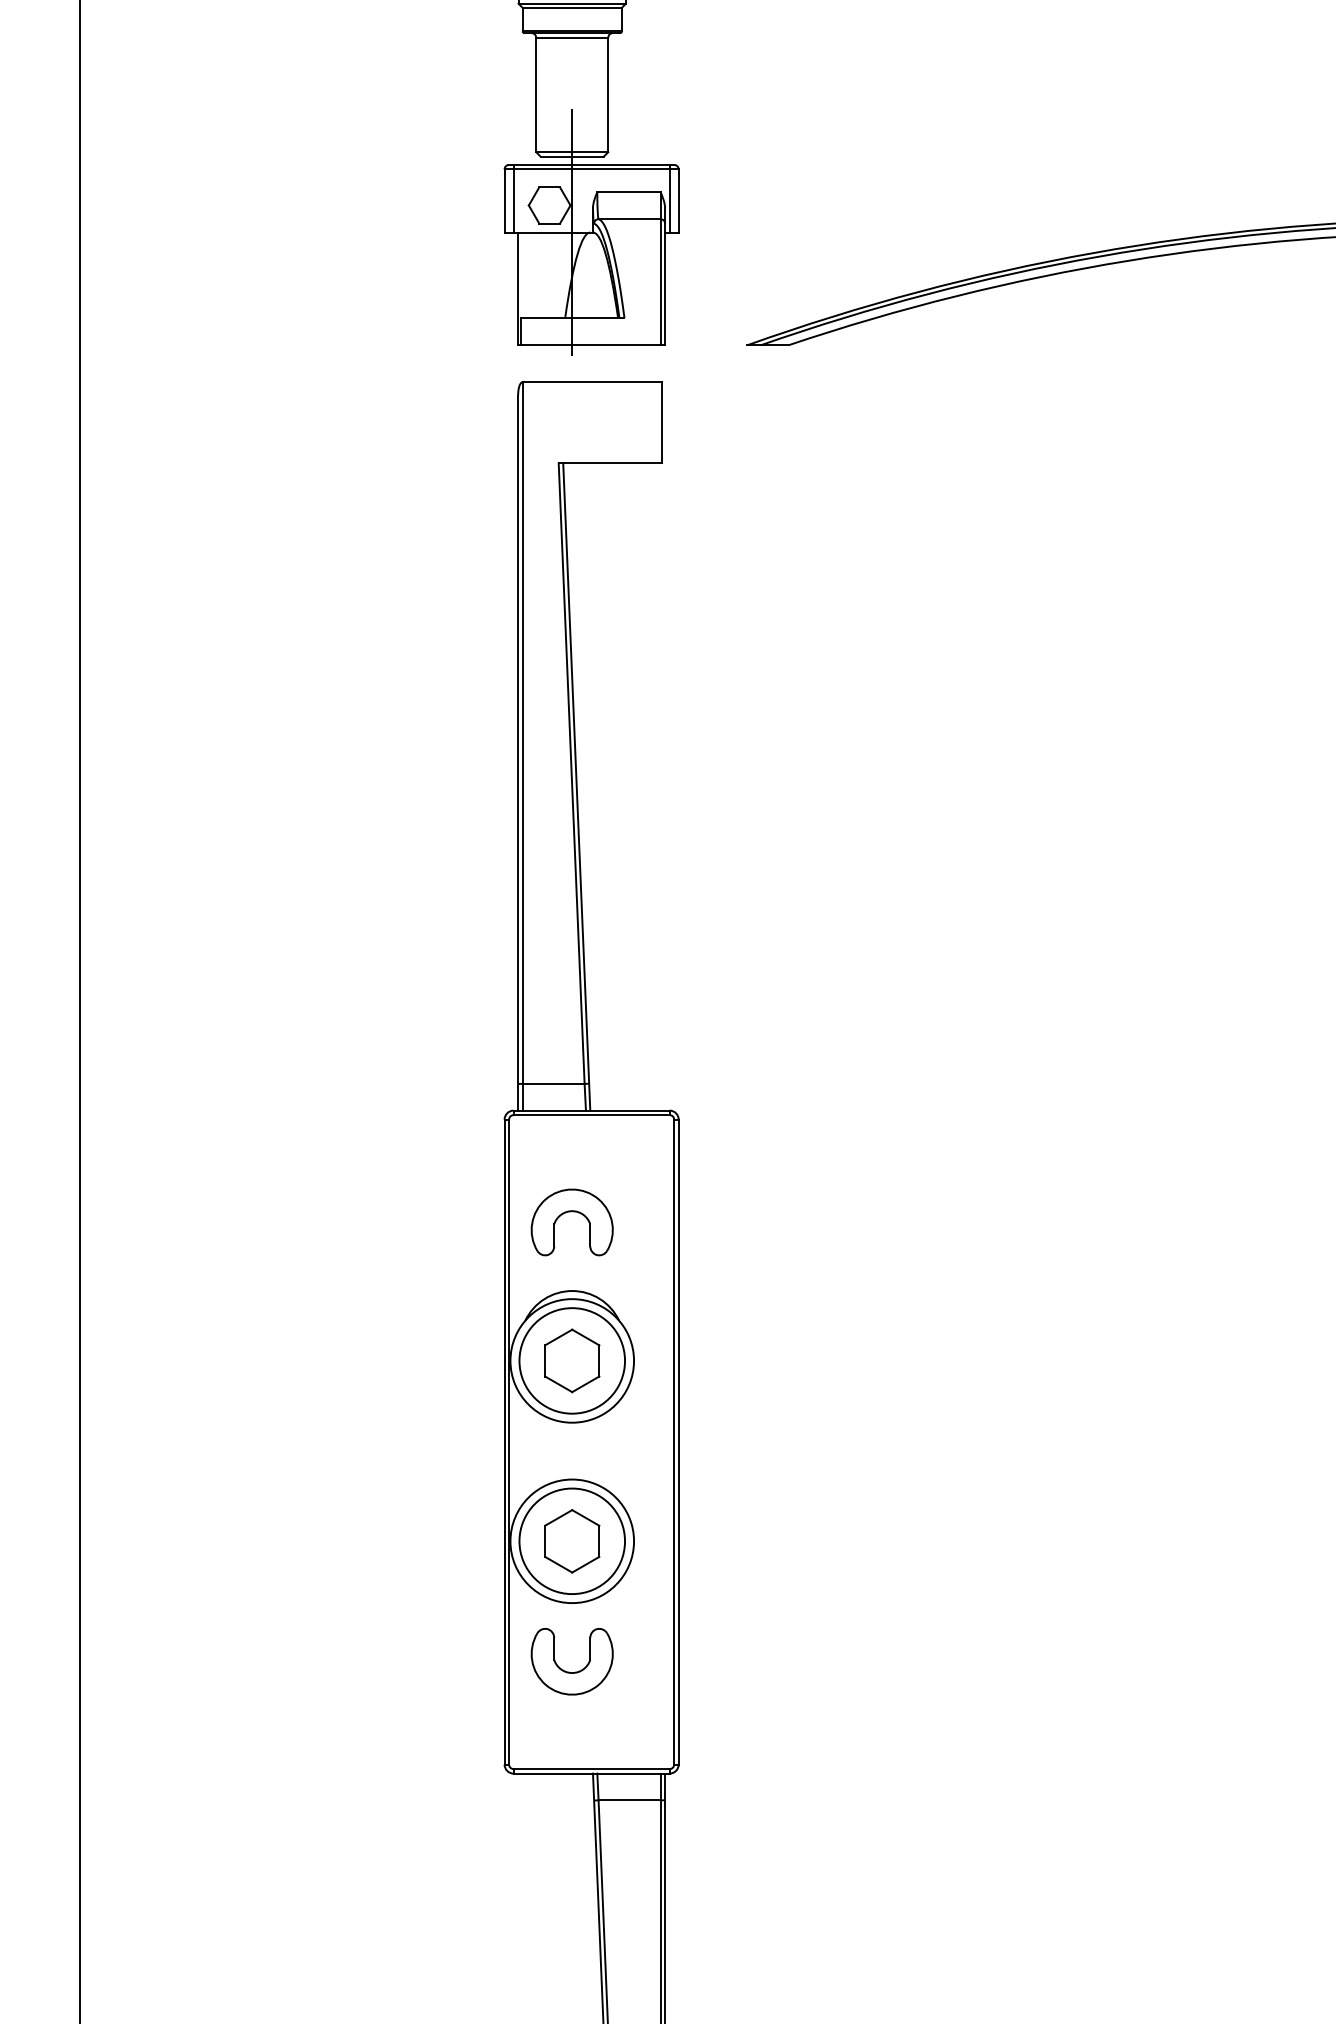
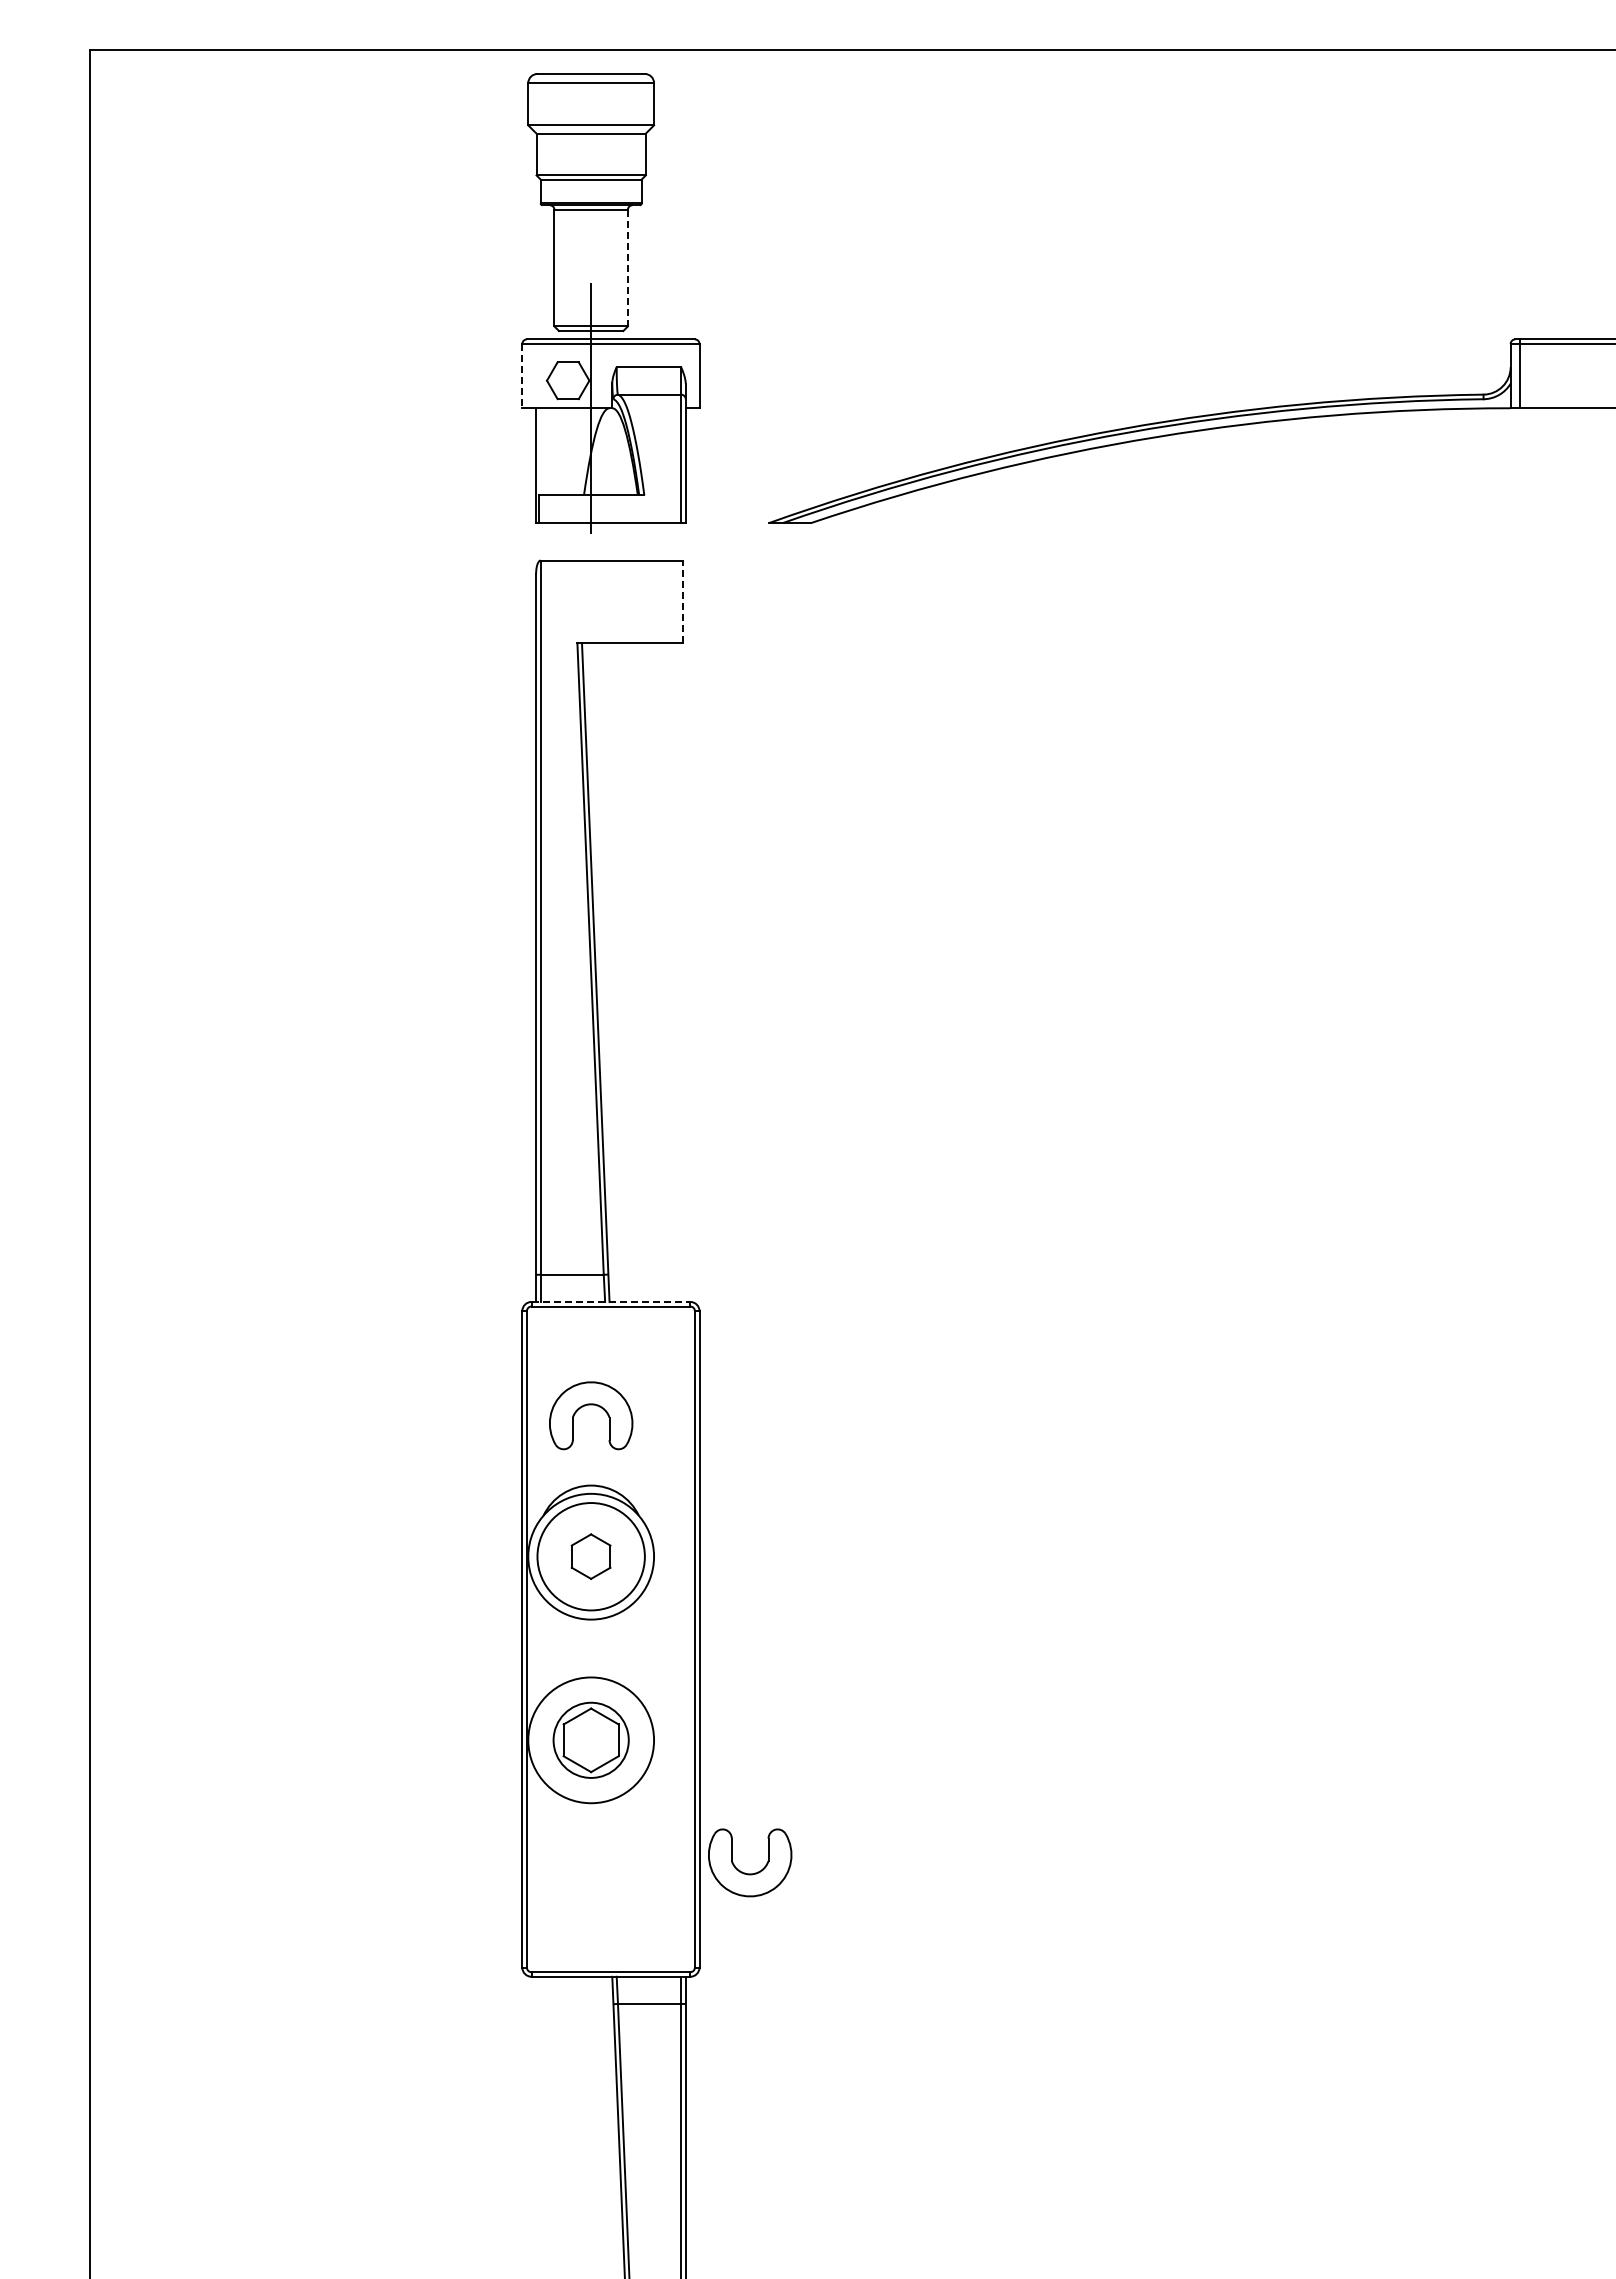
line: (607, 95) -> (627, 268), solid -> dashed
line: (513, 198) -> (531, 373), removed
line: (669, 198) -> (690, 373), removed
line: (504, 201) -> (522, 376), solid -> dashed
line: (661, 422) -> (682, 601), solid -> dashed
line: (592, 1110) -> (611, 1301), solid -> dashed
part: (571, 1360) -> (590, 1556), size x0.7
circle: (571, 1541) -> (590, 1740), size x0.7
part: (572, 1672) -> (750, 1873), moved

